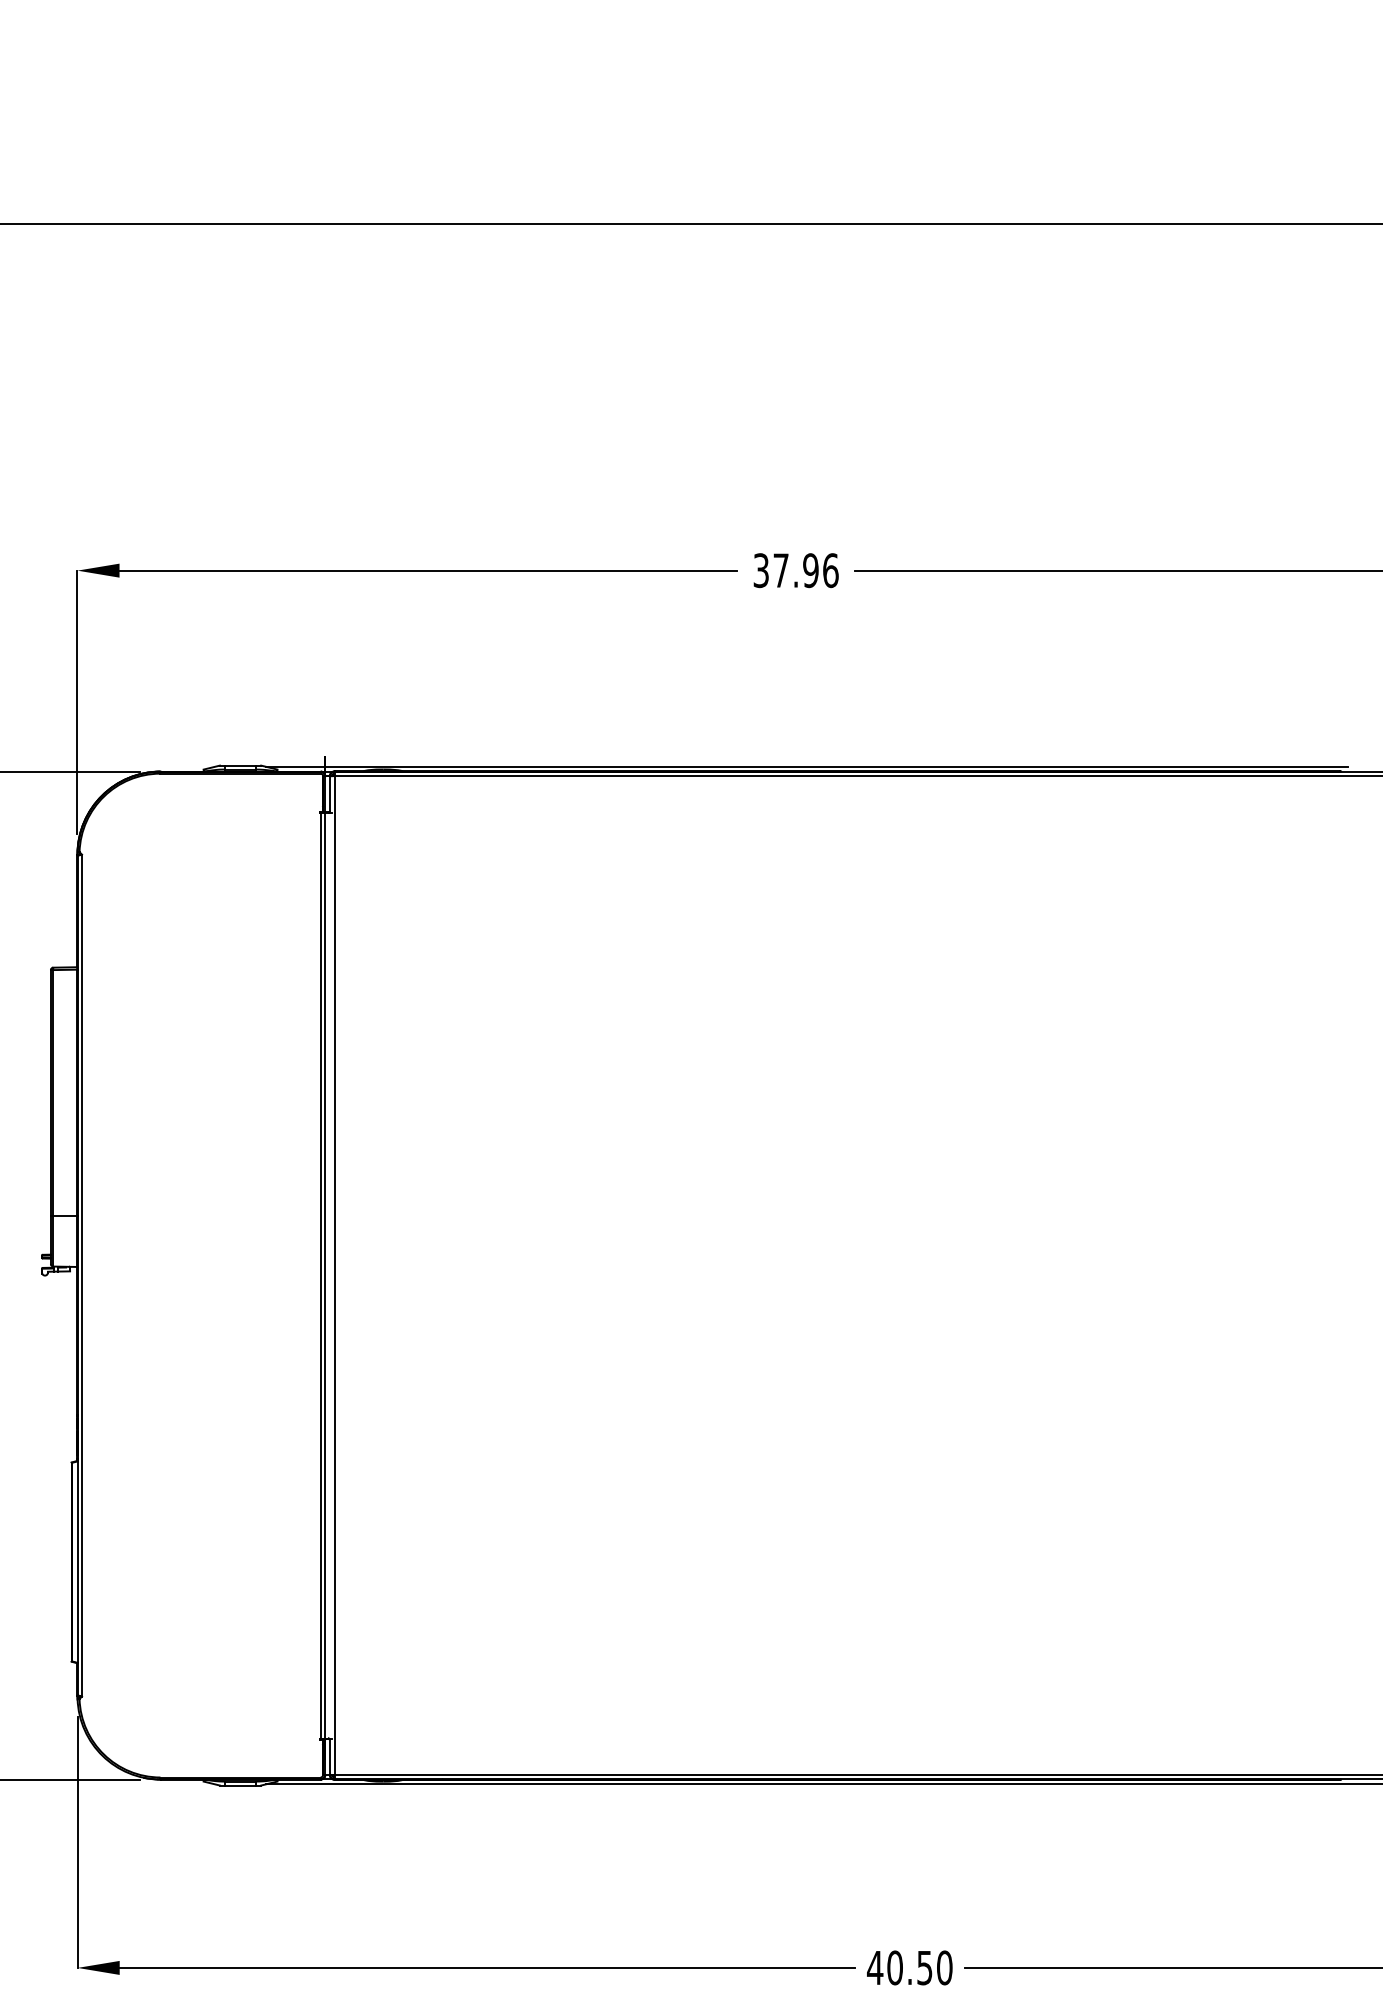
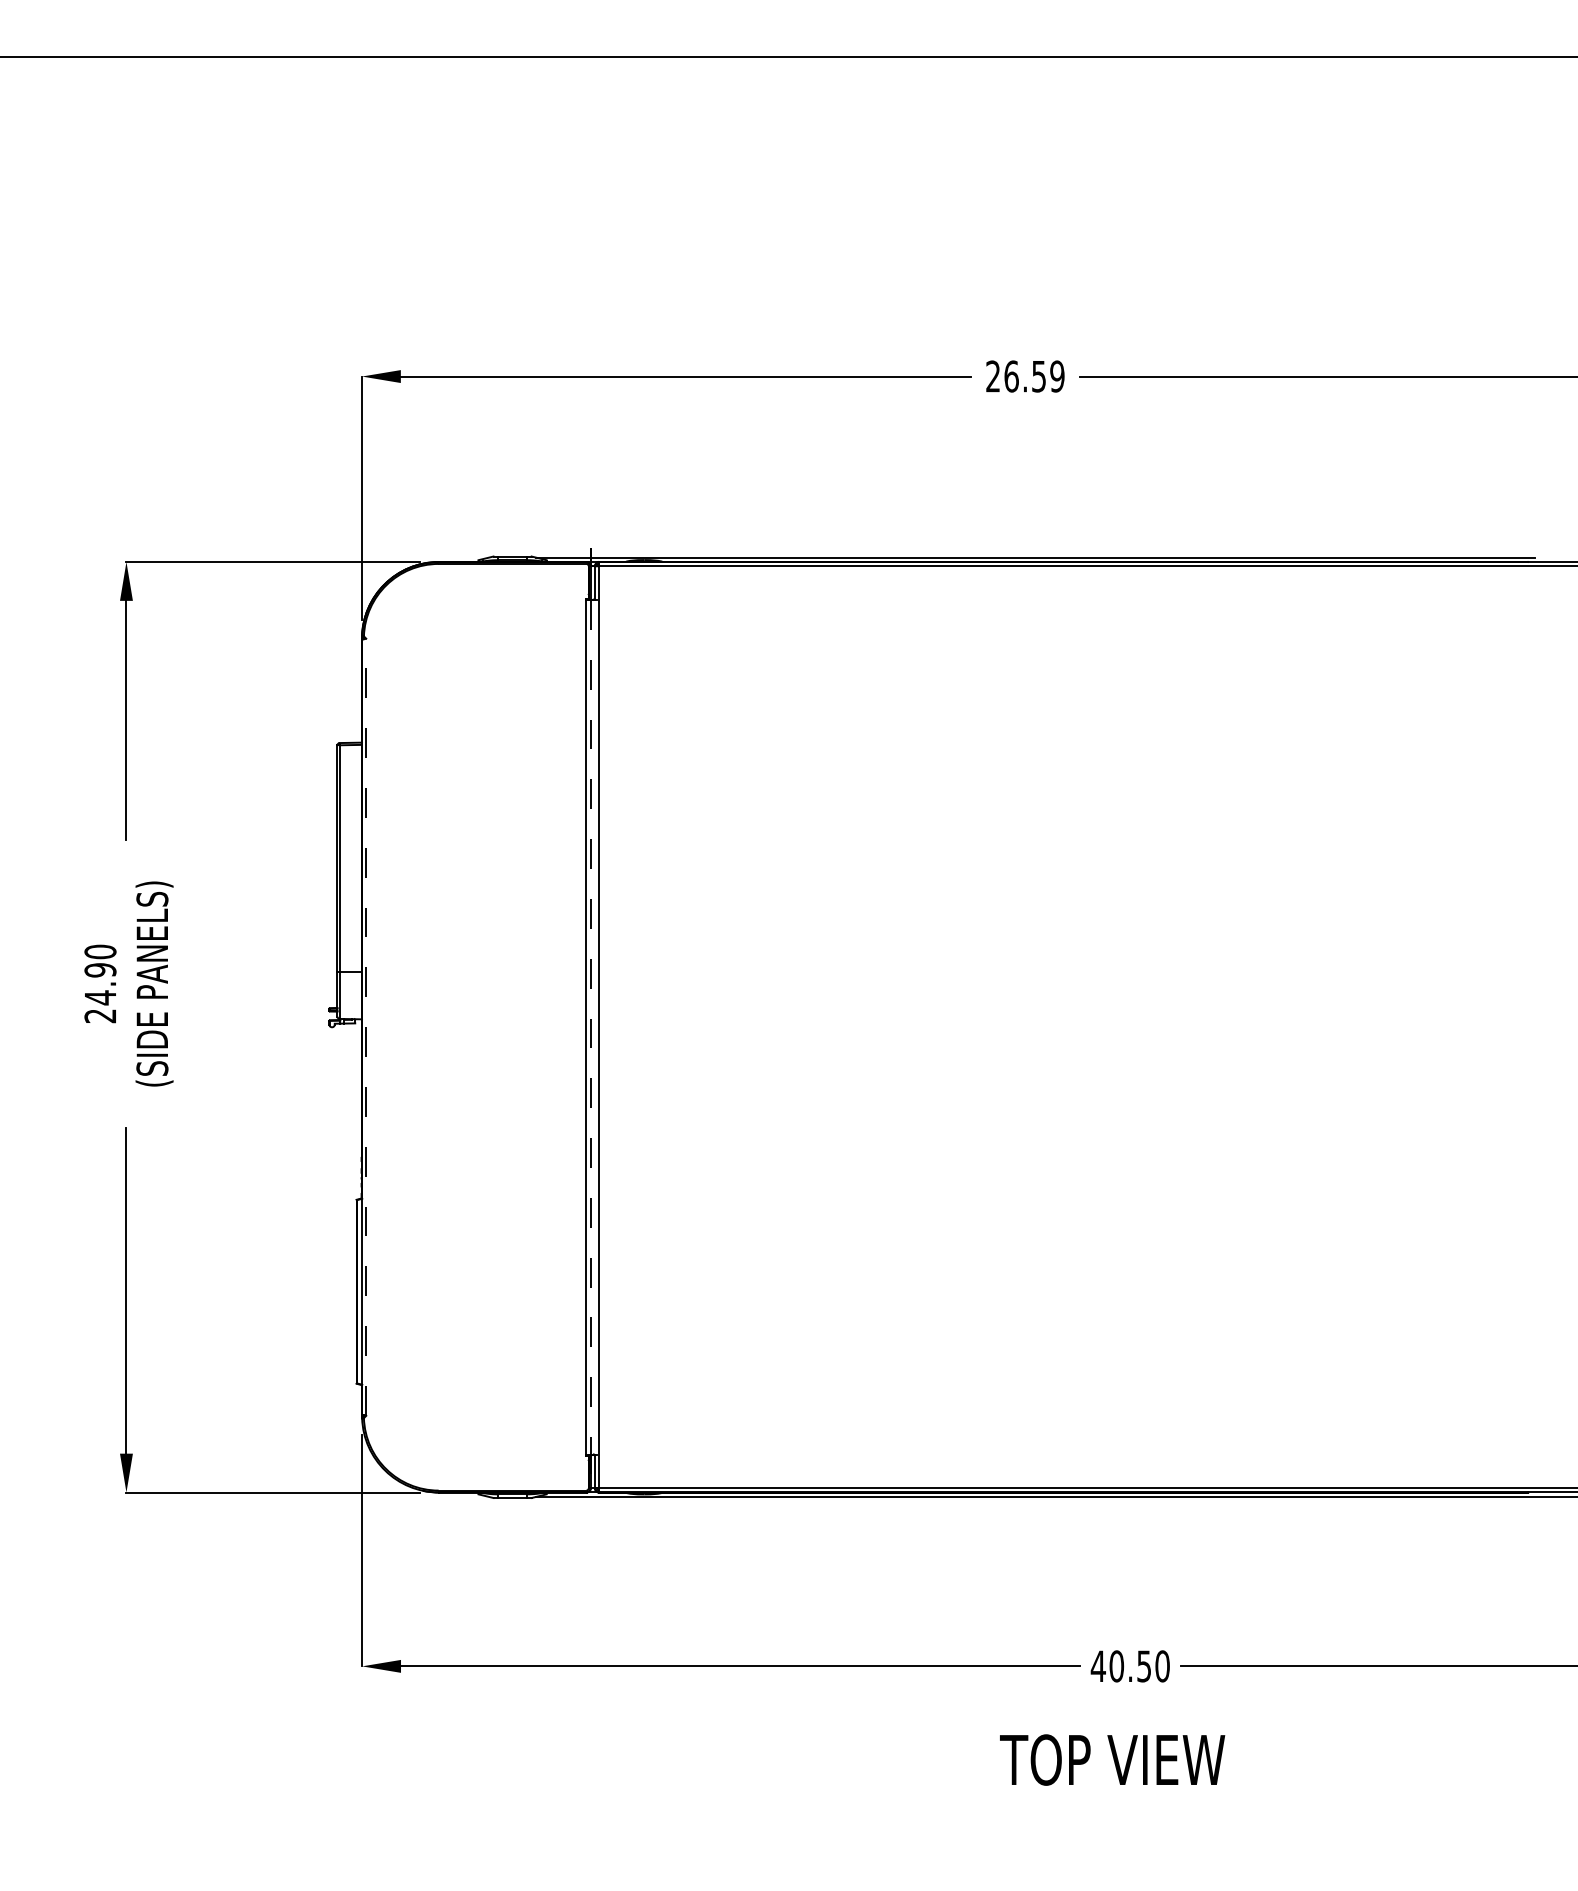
text: (796, 570) -> (1025, 376), 37.96 -> 26.59
line: (82, 1275) -> (366, 1027), solid -> dashed
line: (324, 1275) -> (590, 1027), solid -> dashed

